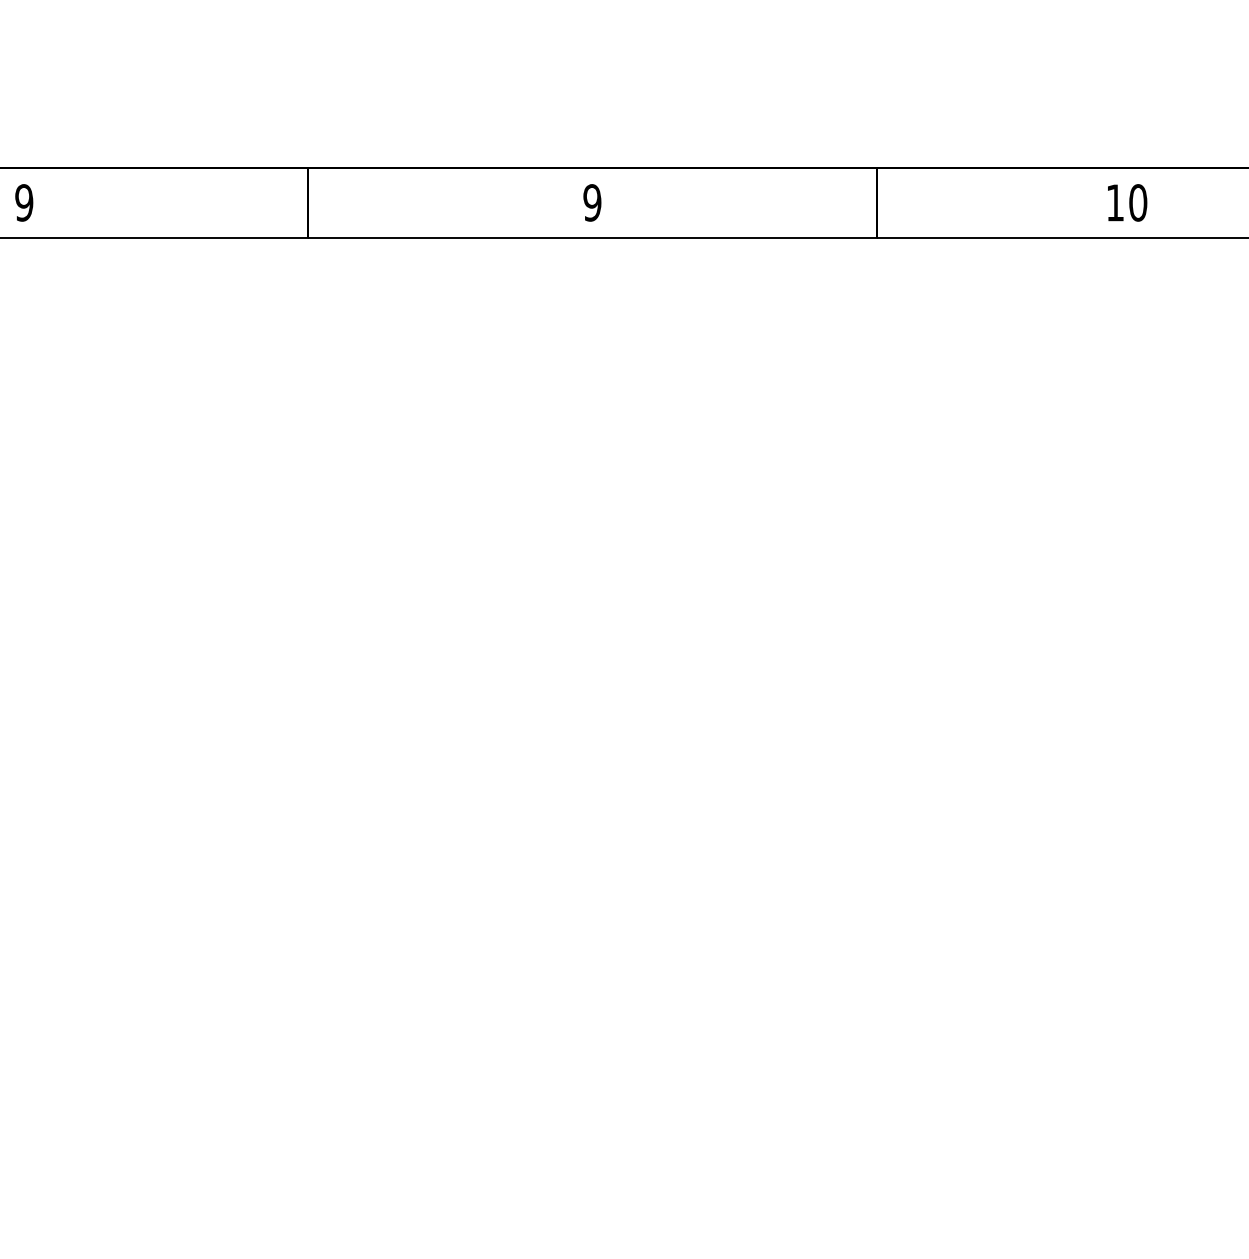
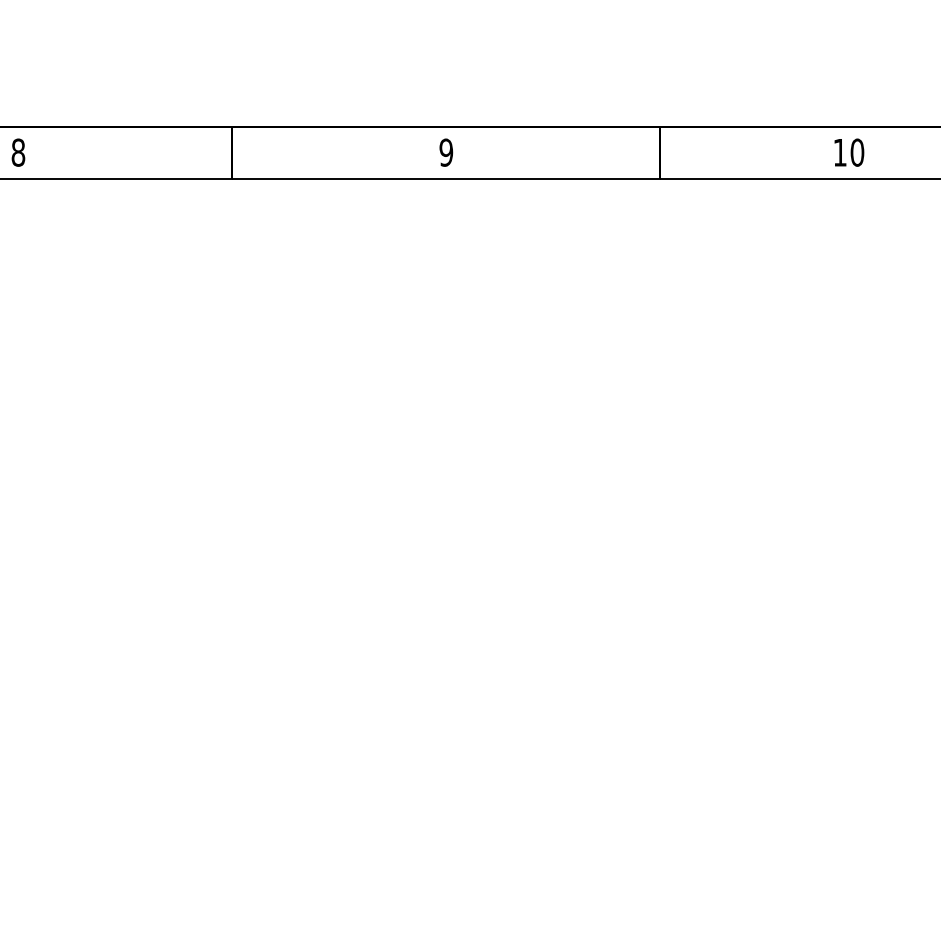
text: (24, 202) -> (18, 152), 9 -> 8

